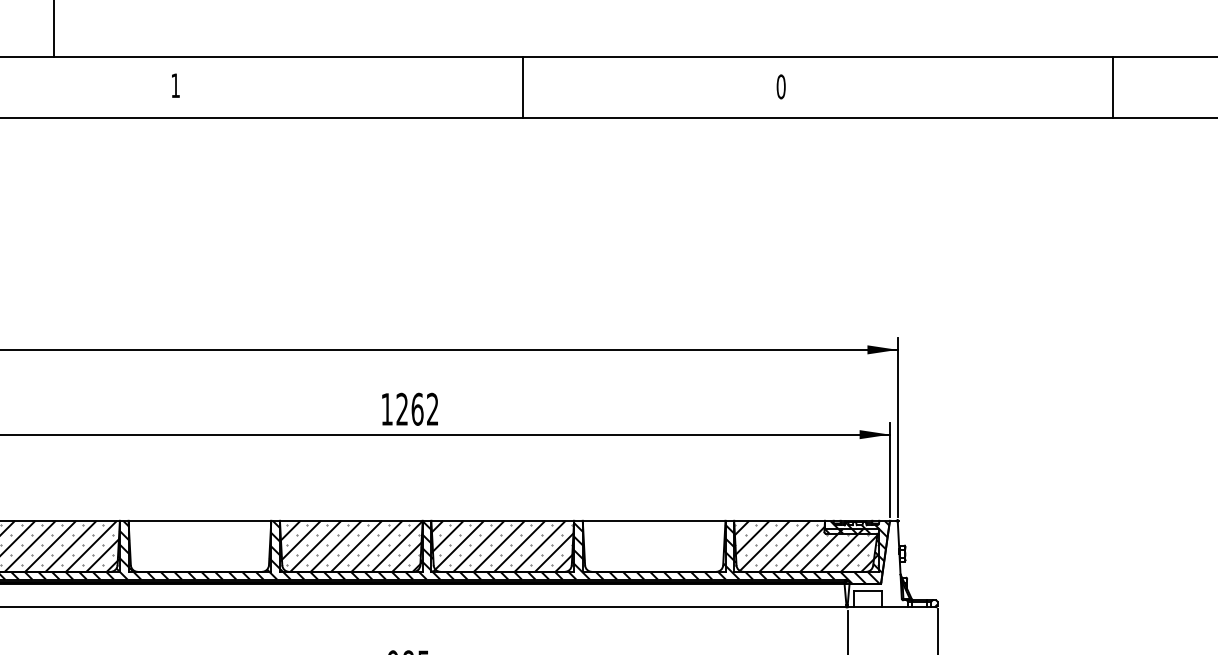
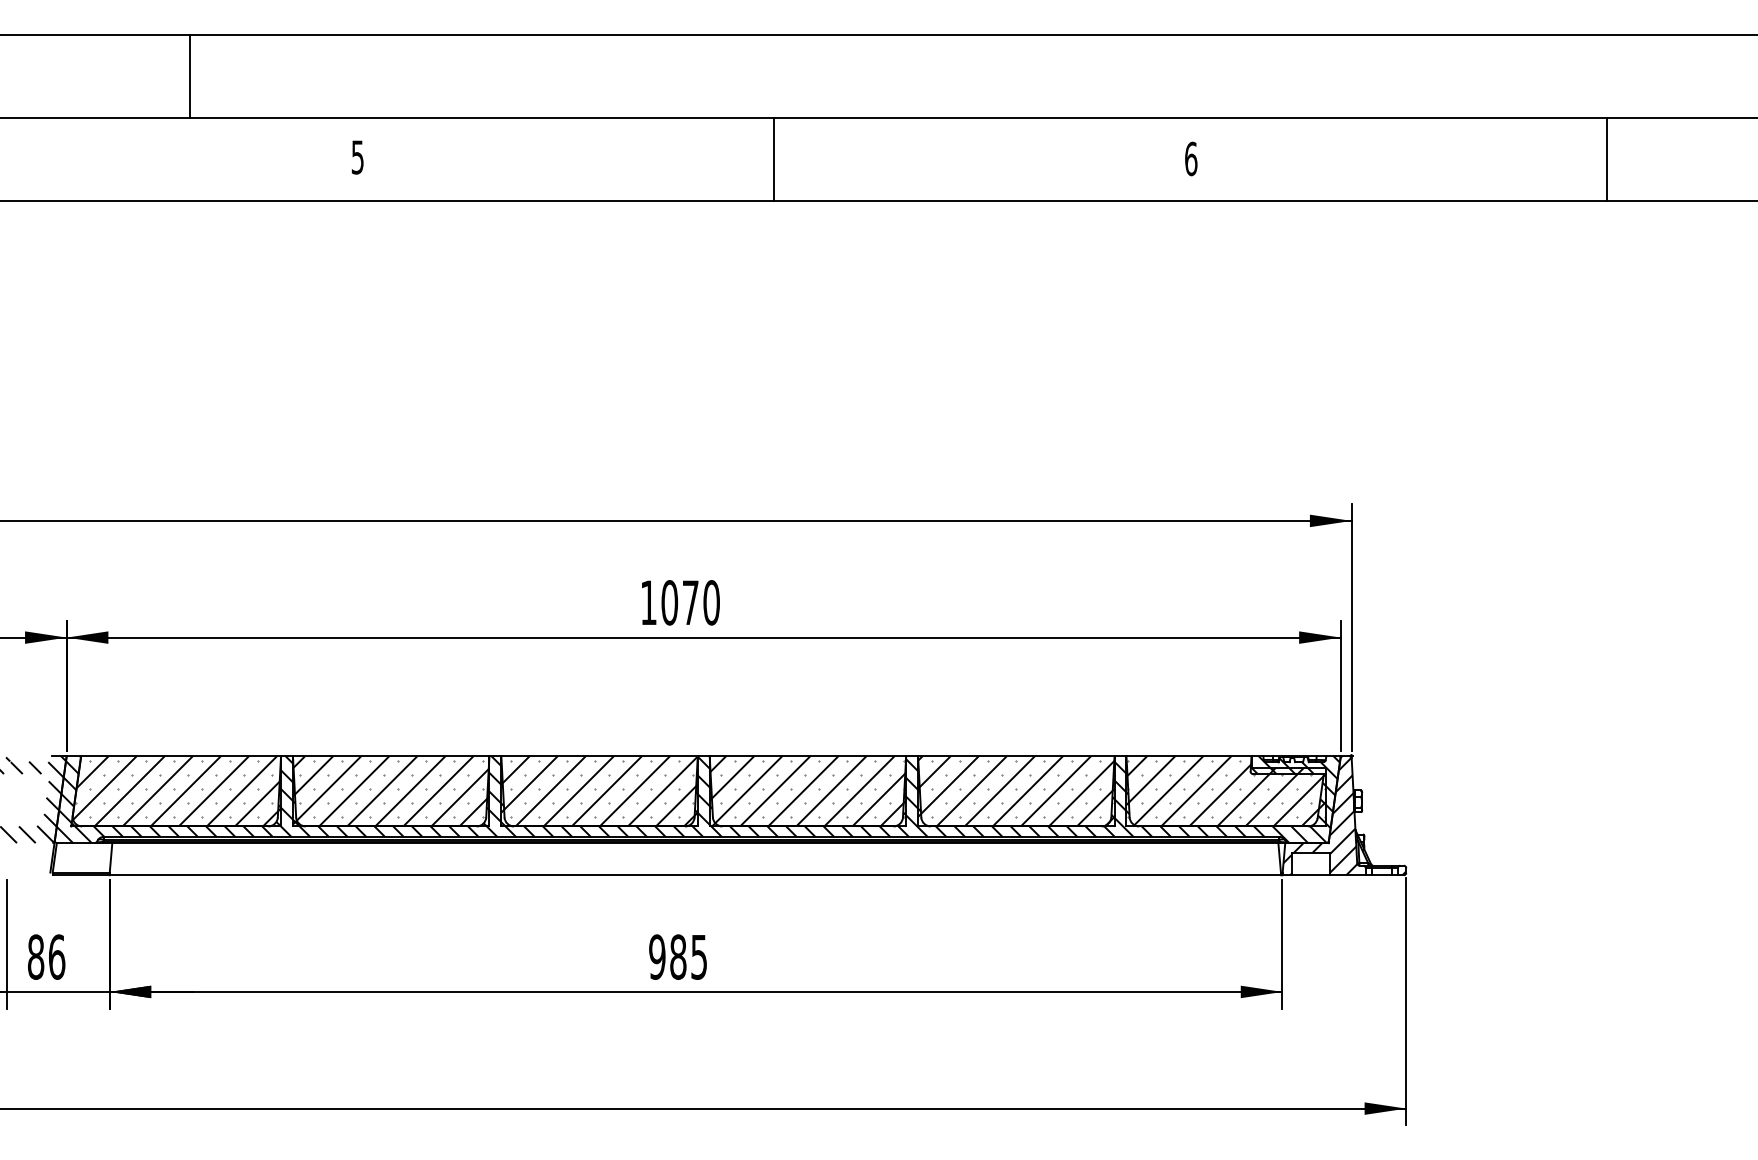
text: (175, 85) -> (357, 157), 1 -> 5
text: (781, 86) -> (1191, 158), 0 -> 6
line: (522, 87) -> (773, 159), moved
line: (1112, 87) -> (1607, 159), moved
text: (417, 409) -> (690, 602), 1262 -> 1070
hatch: (199, 546) -> (390, 791), added
hatch: (654, 546) -> (1016, 791), added
hatch: (878, 564) -> (1324, 816), added

